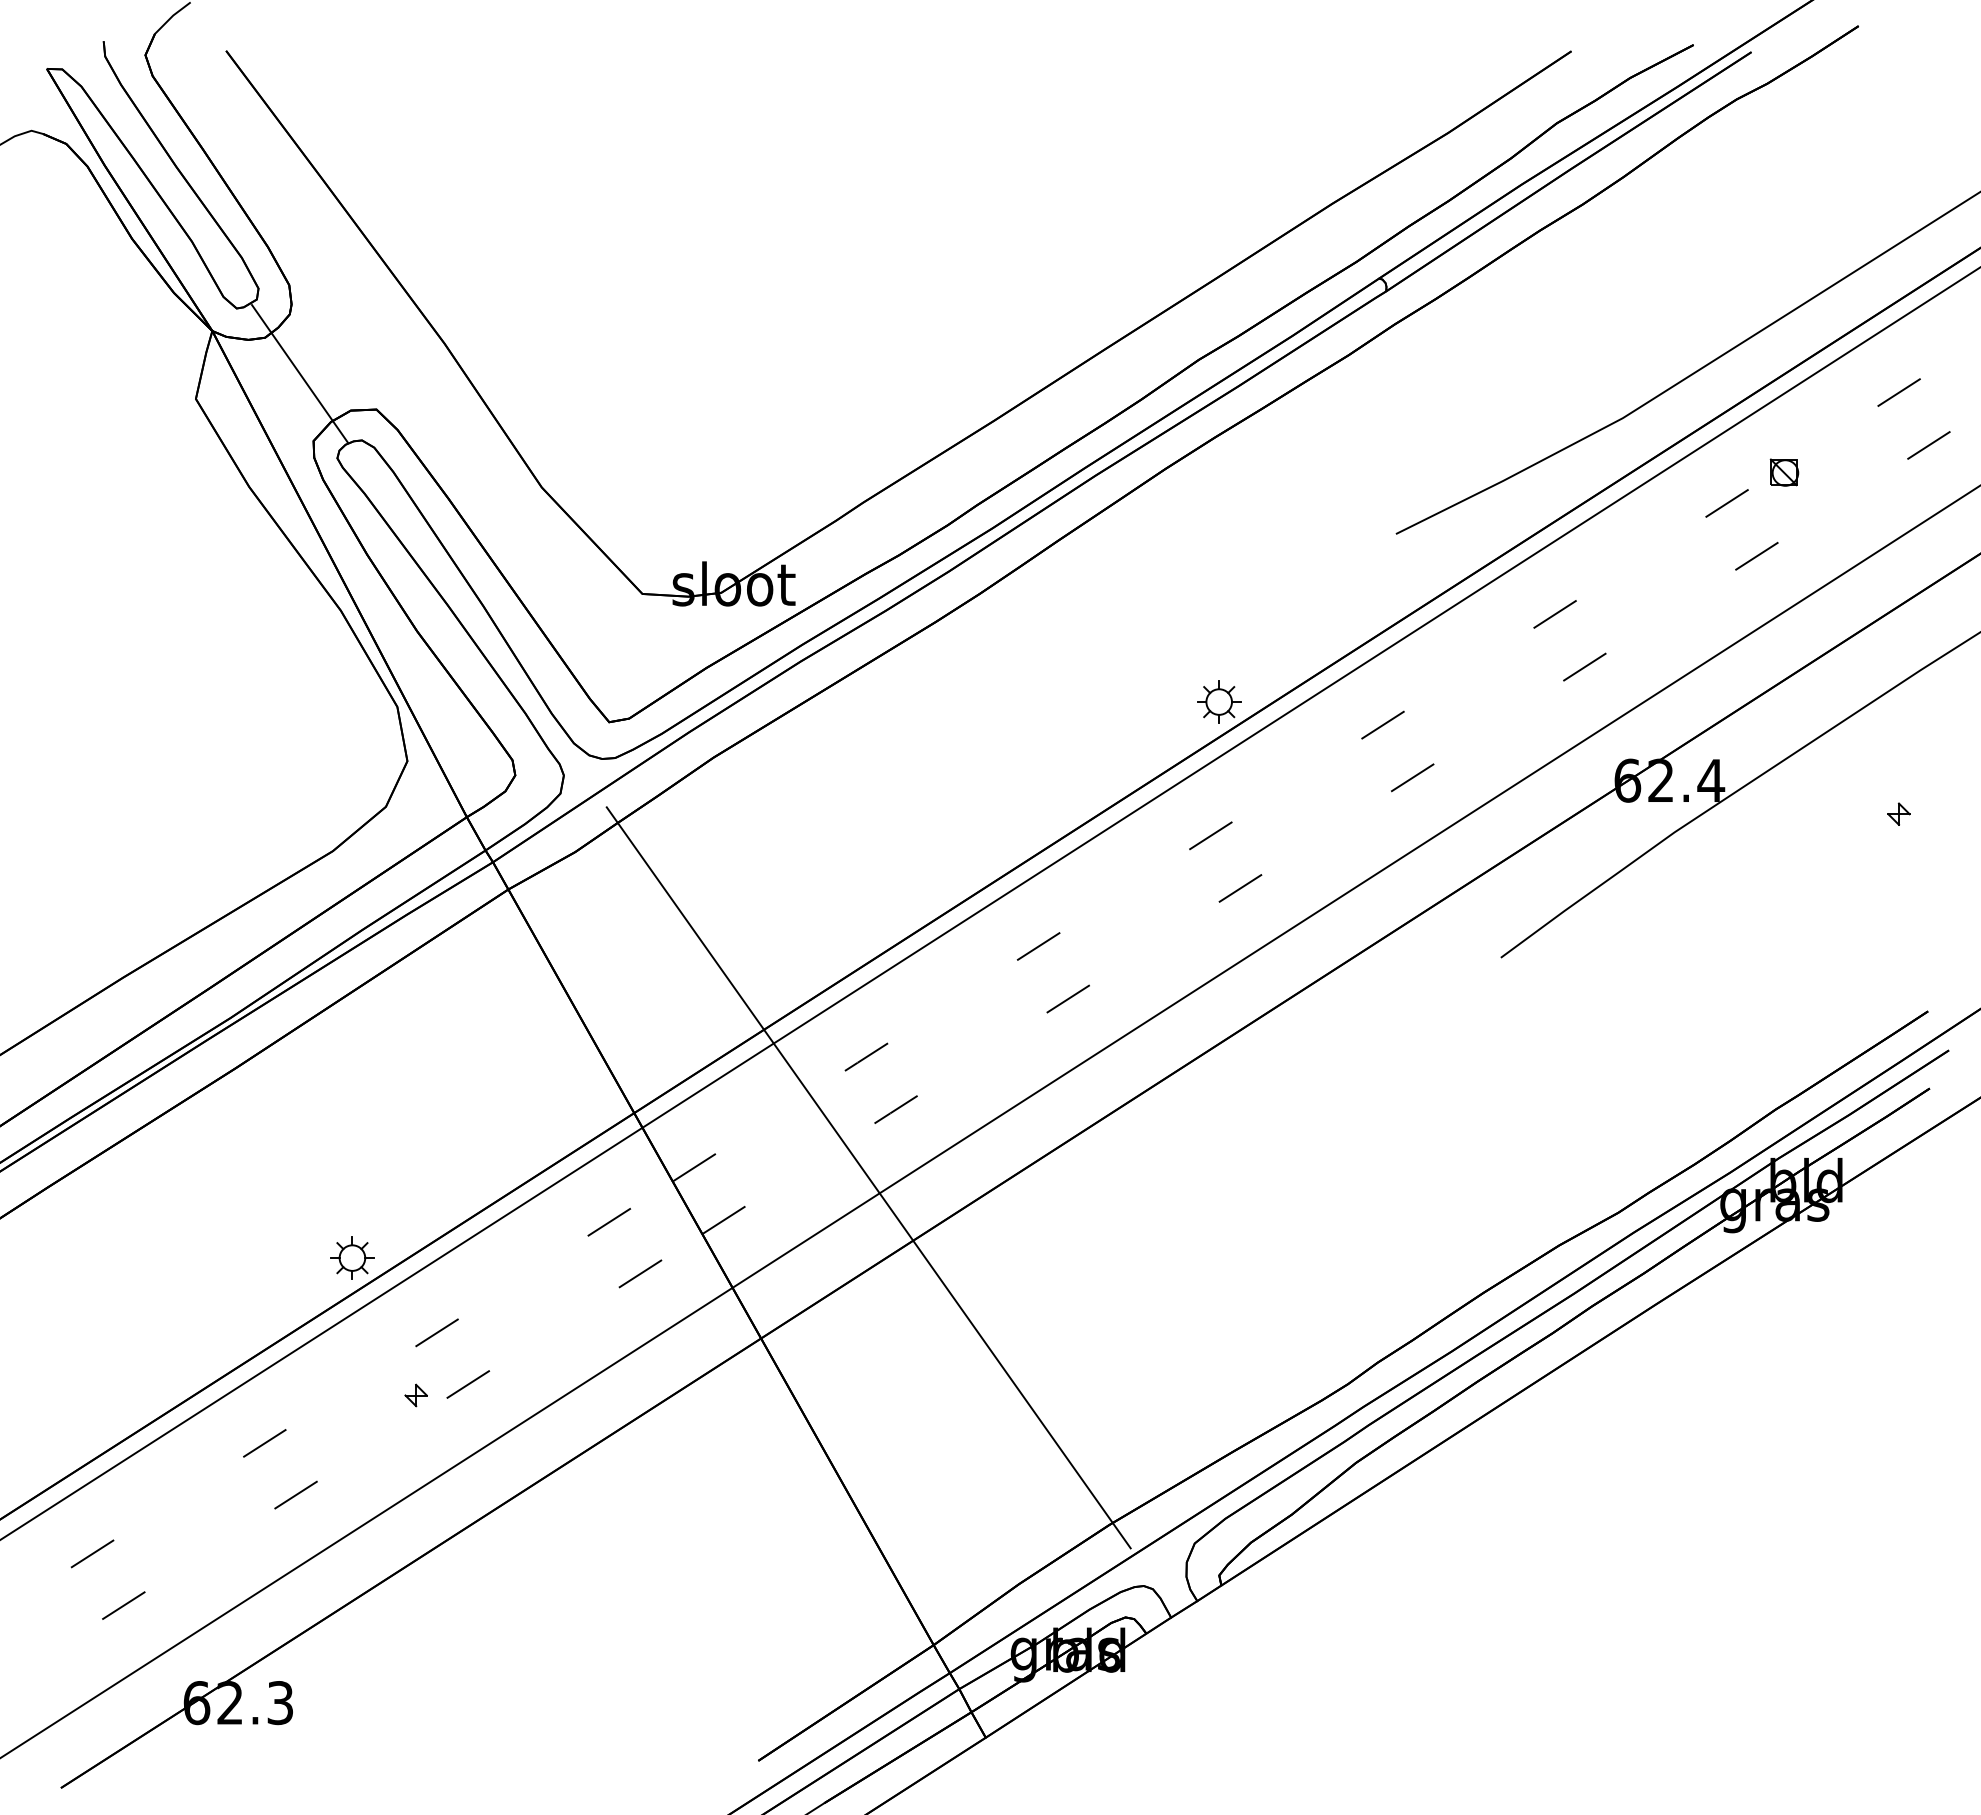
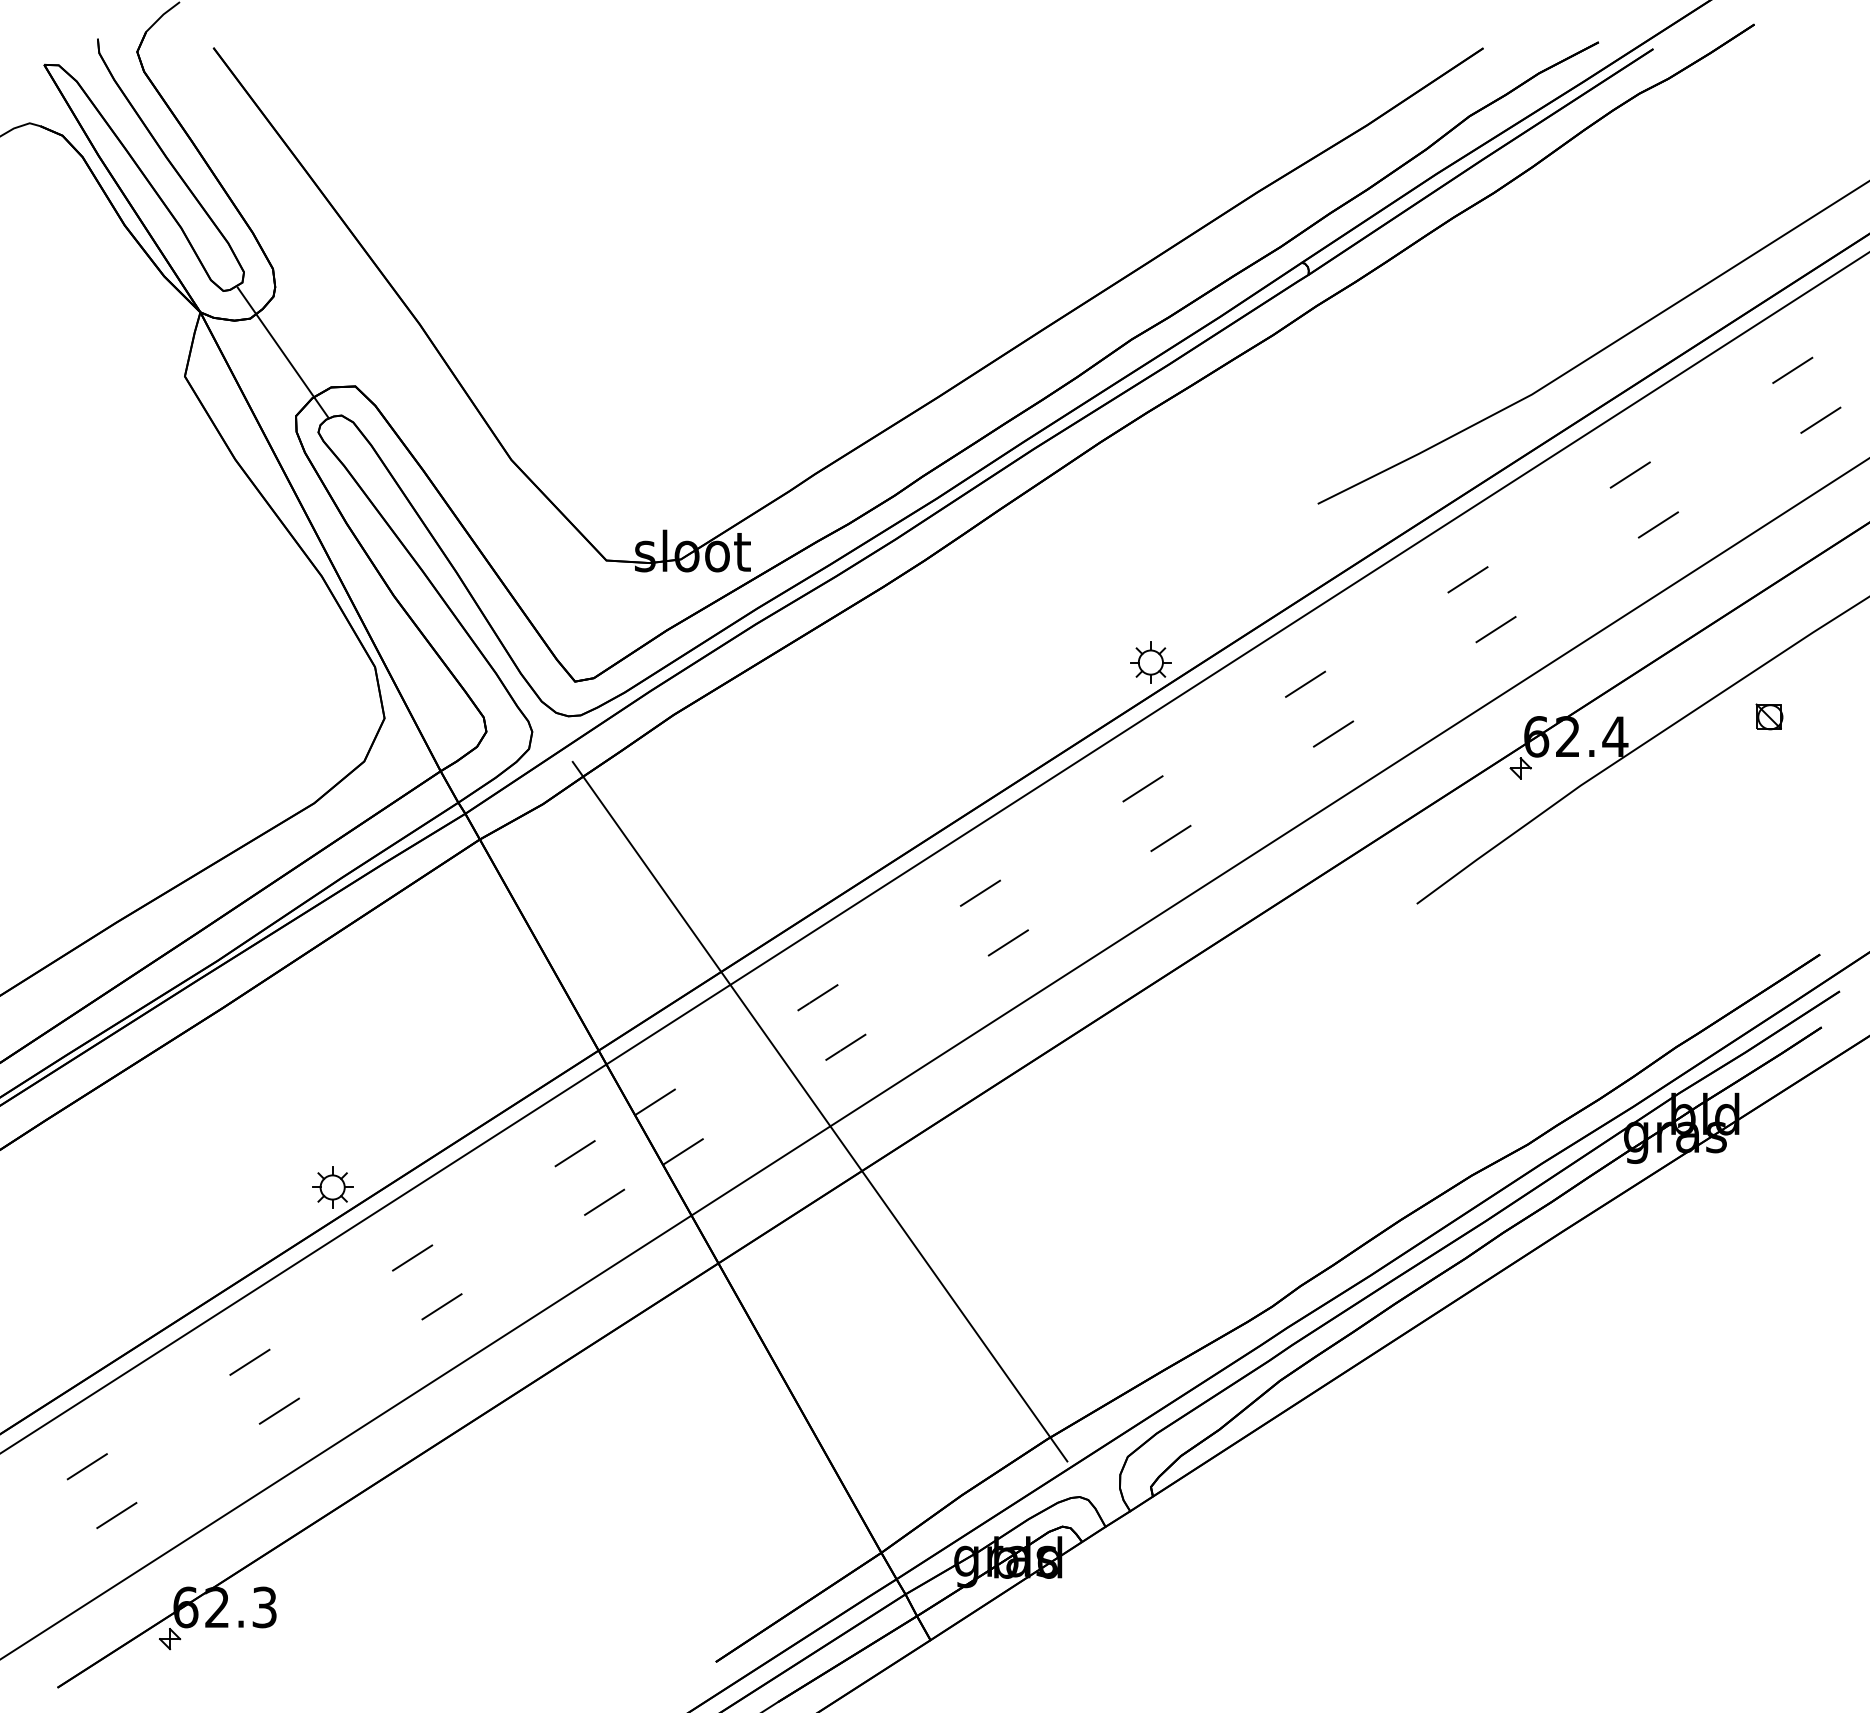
part: (1784, 472) -> (1769, 716), moved
part: (1898, 813) -> (1520, 767), moved
part: (415, 1395) -> (169, 1639), moved

